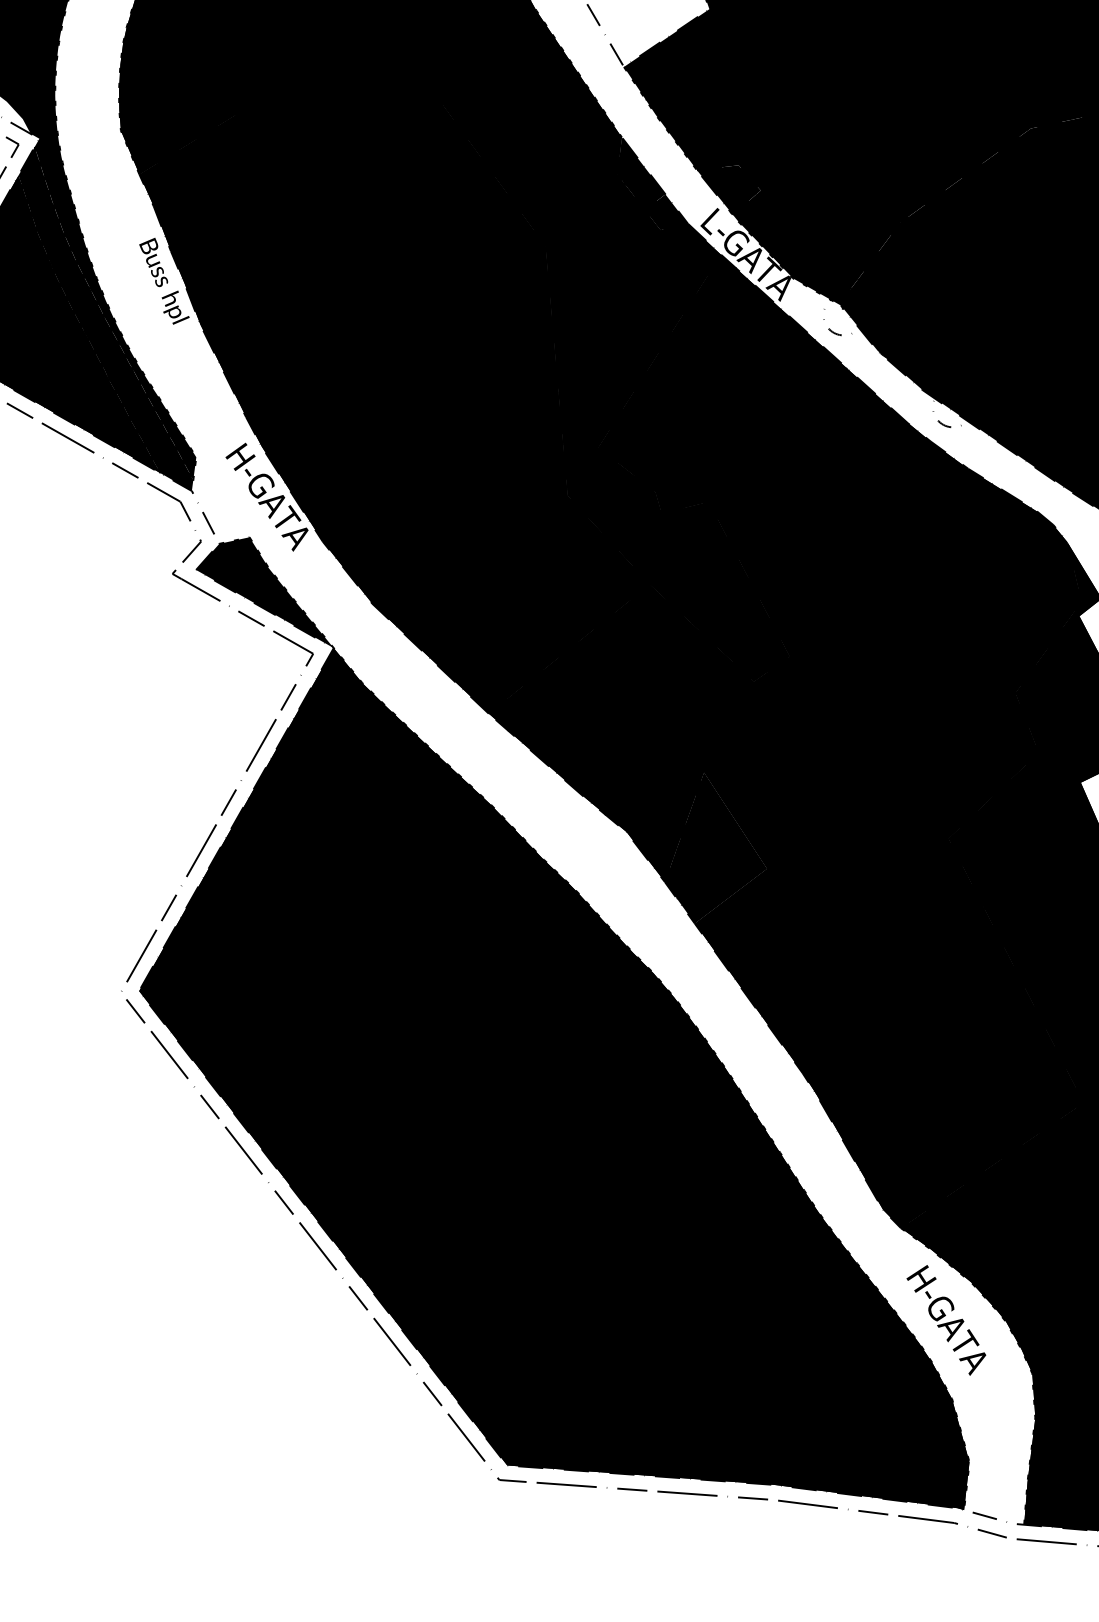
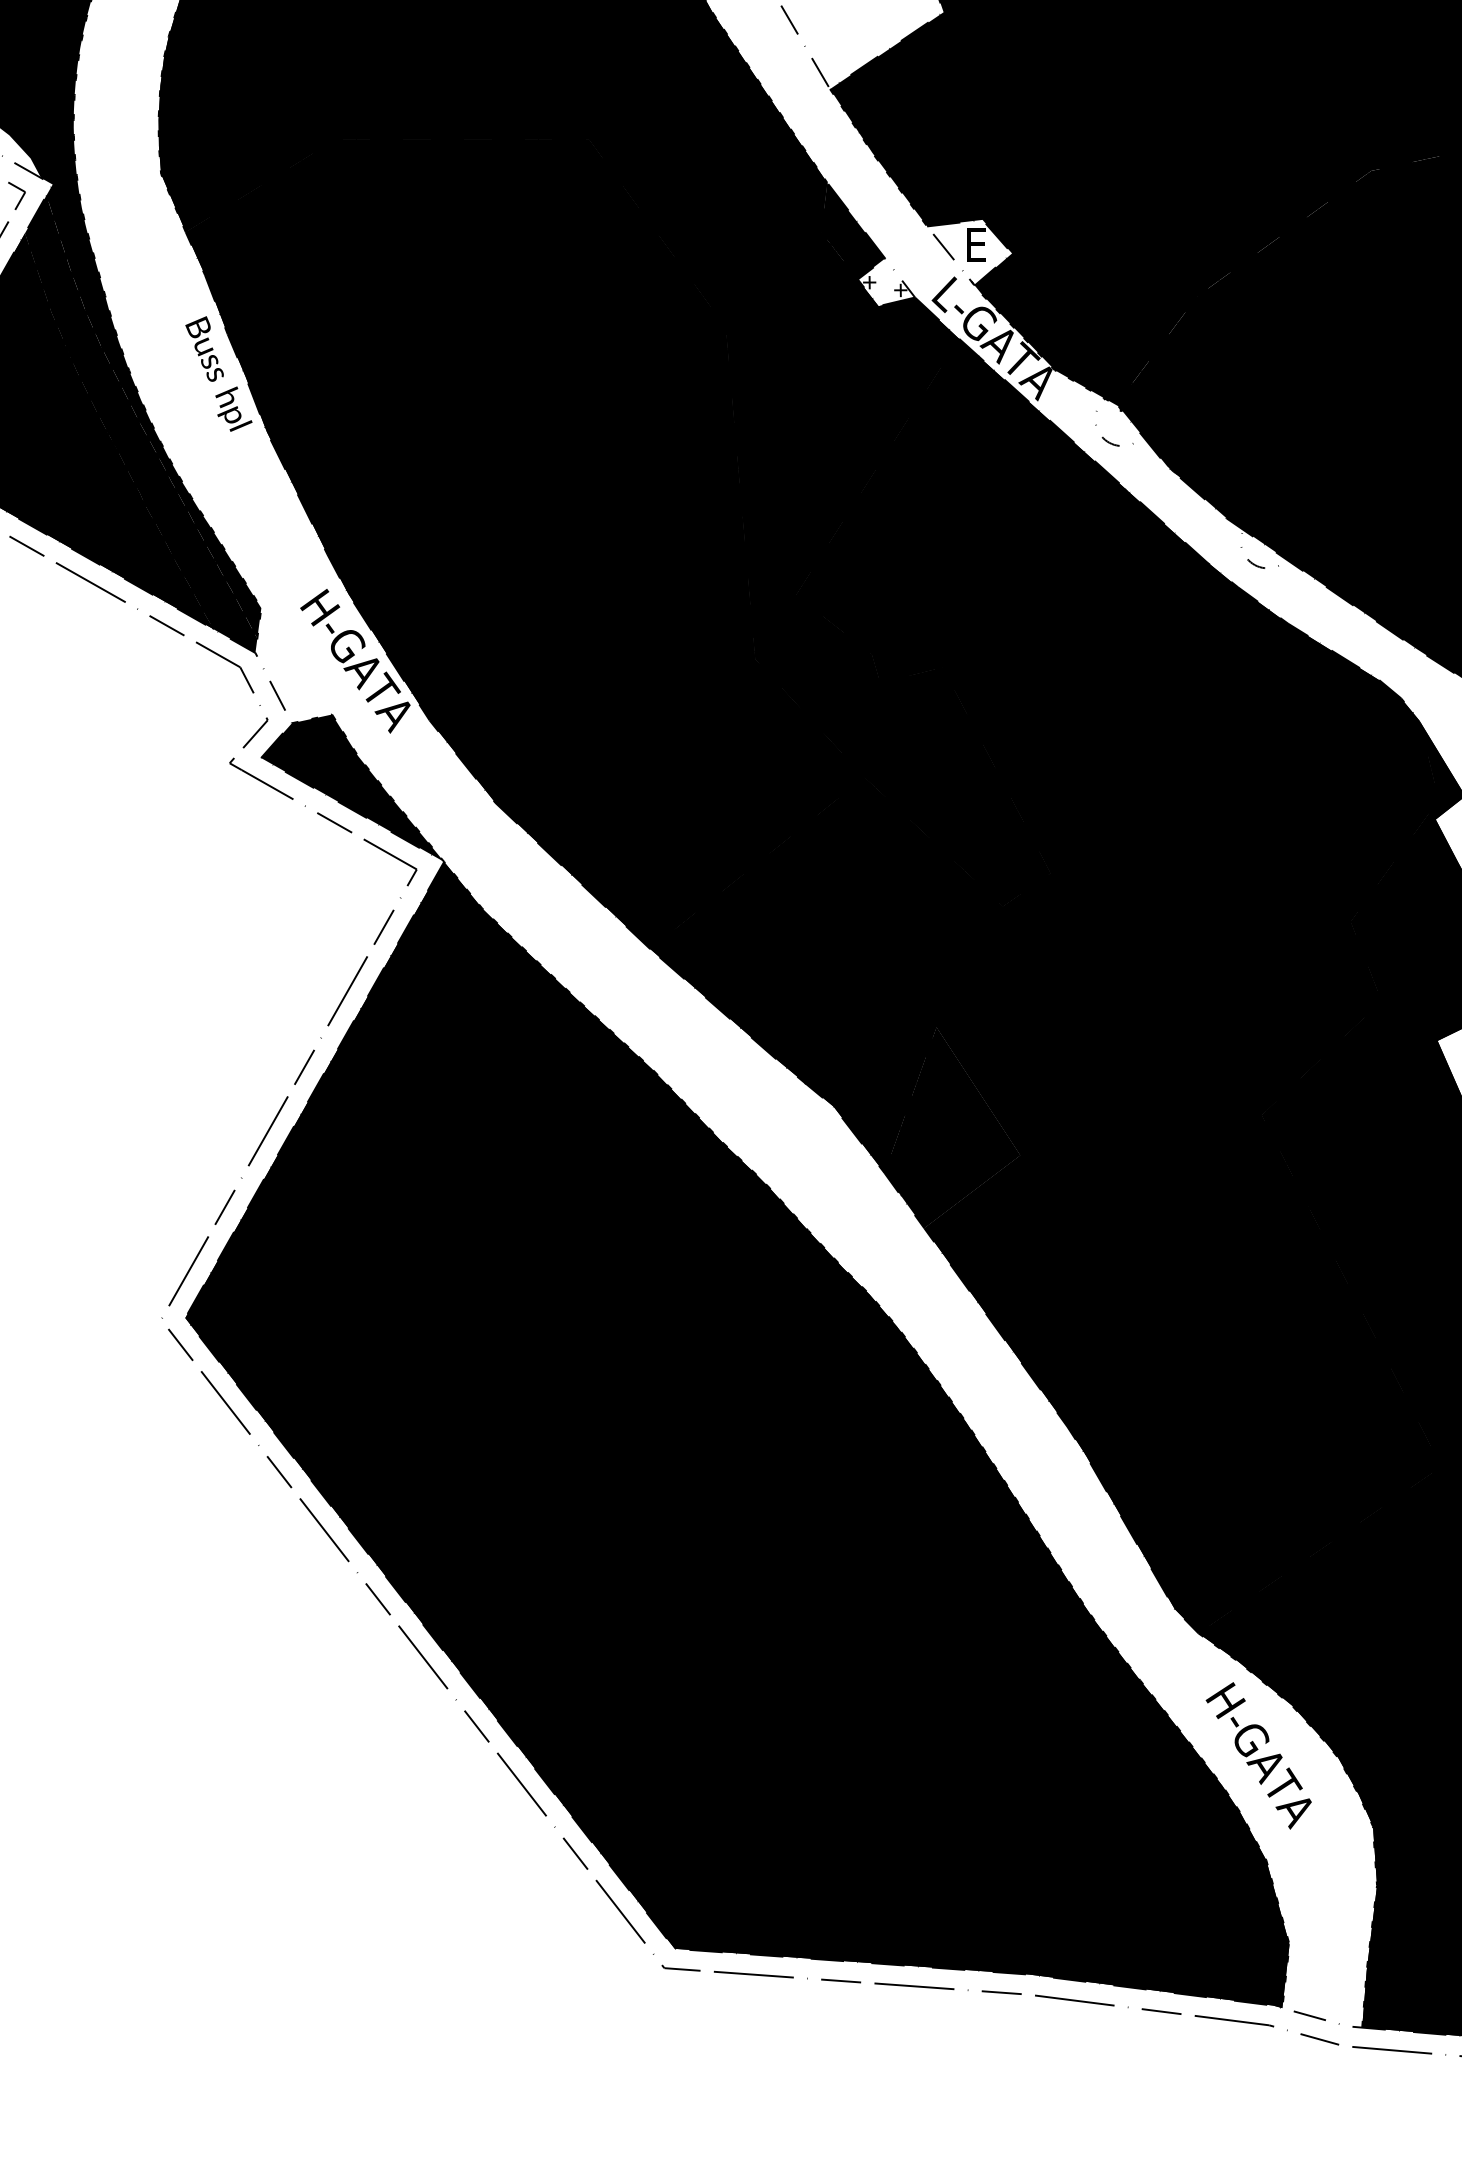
fill: (728, 189) -> (969, 252), removed
fill: (666, 212) -> (886, 282), removed

